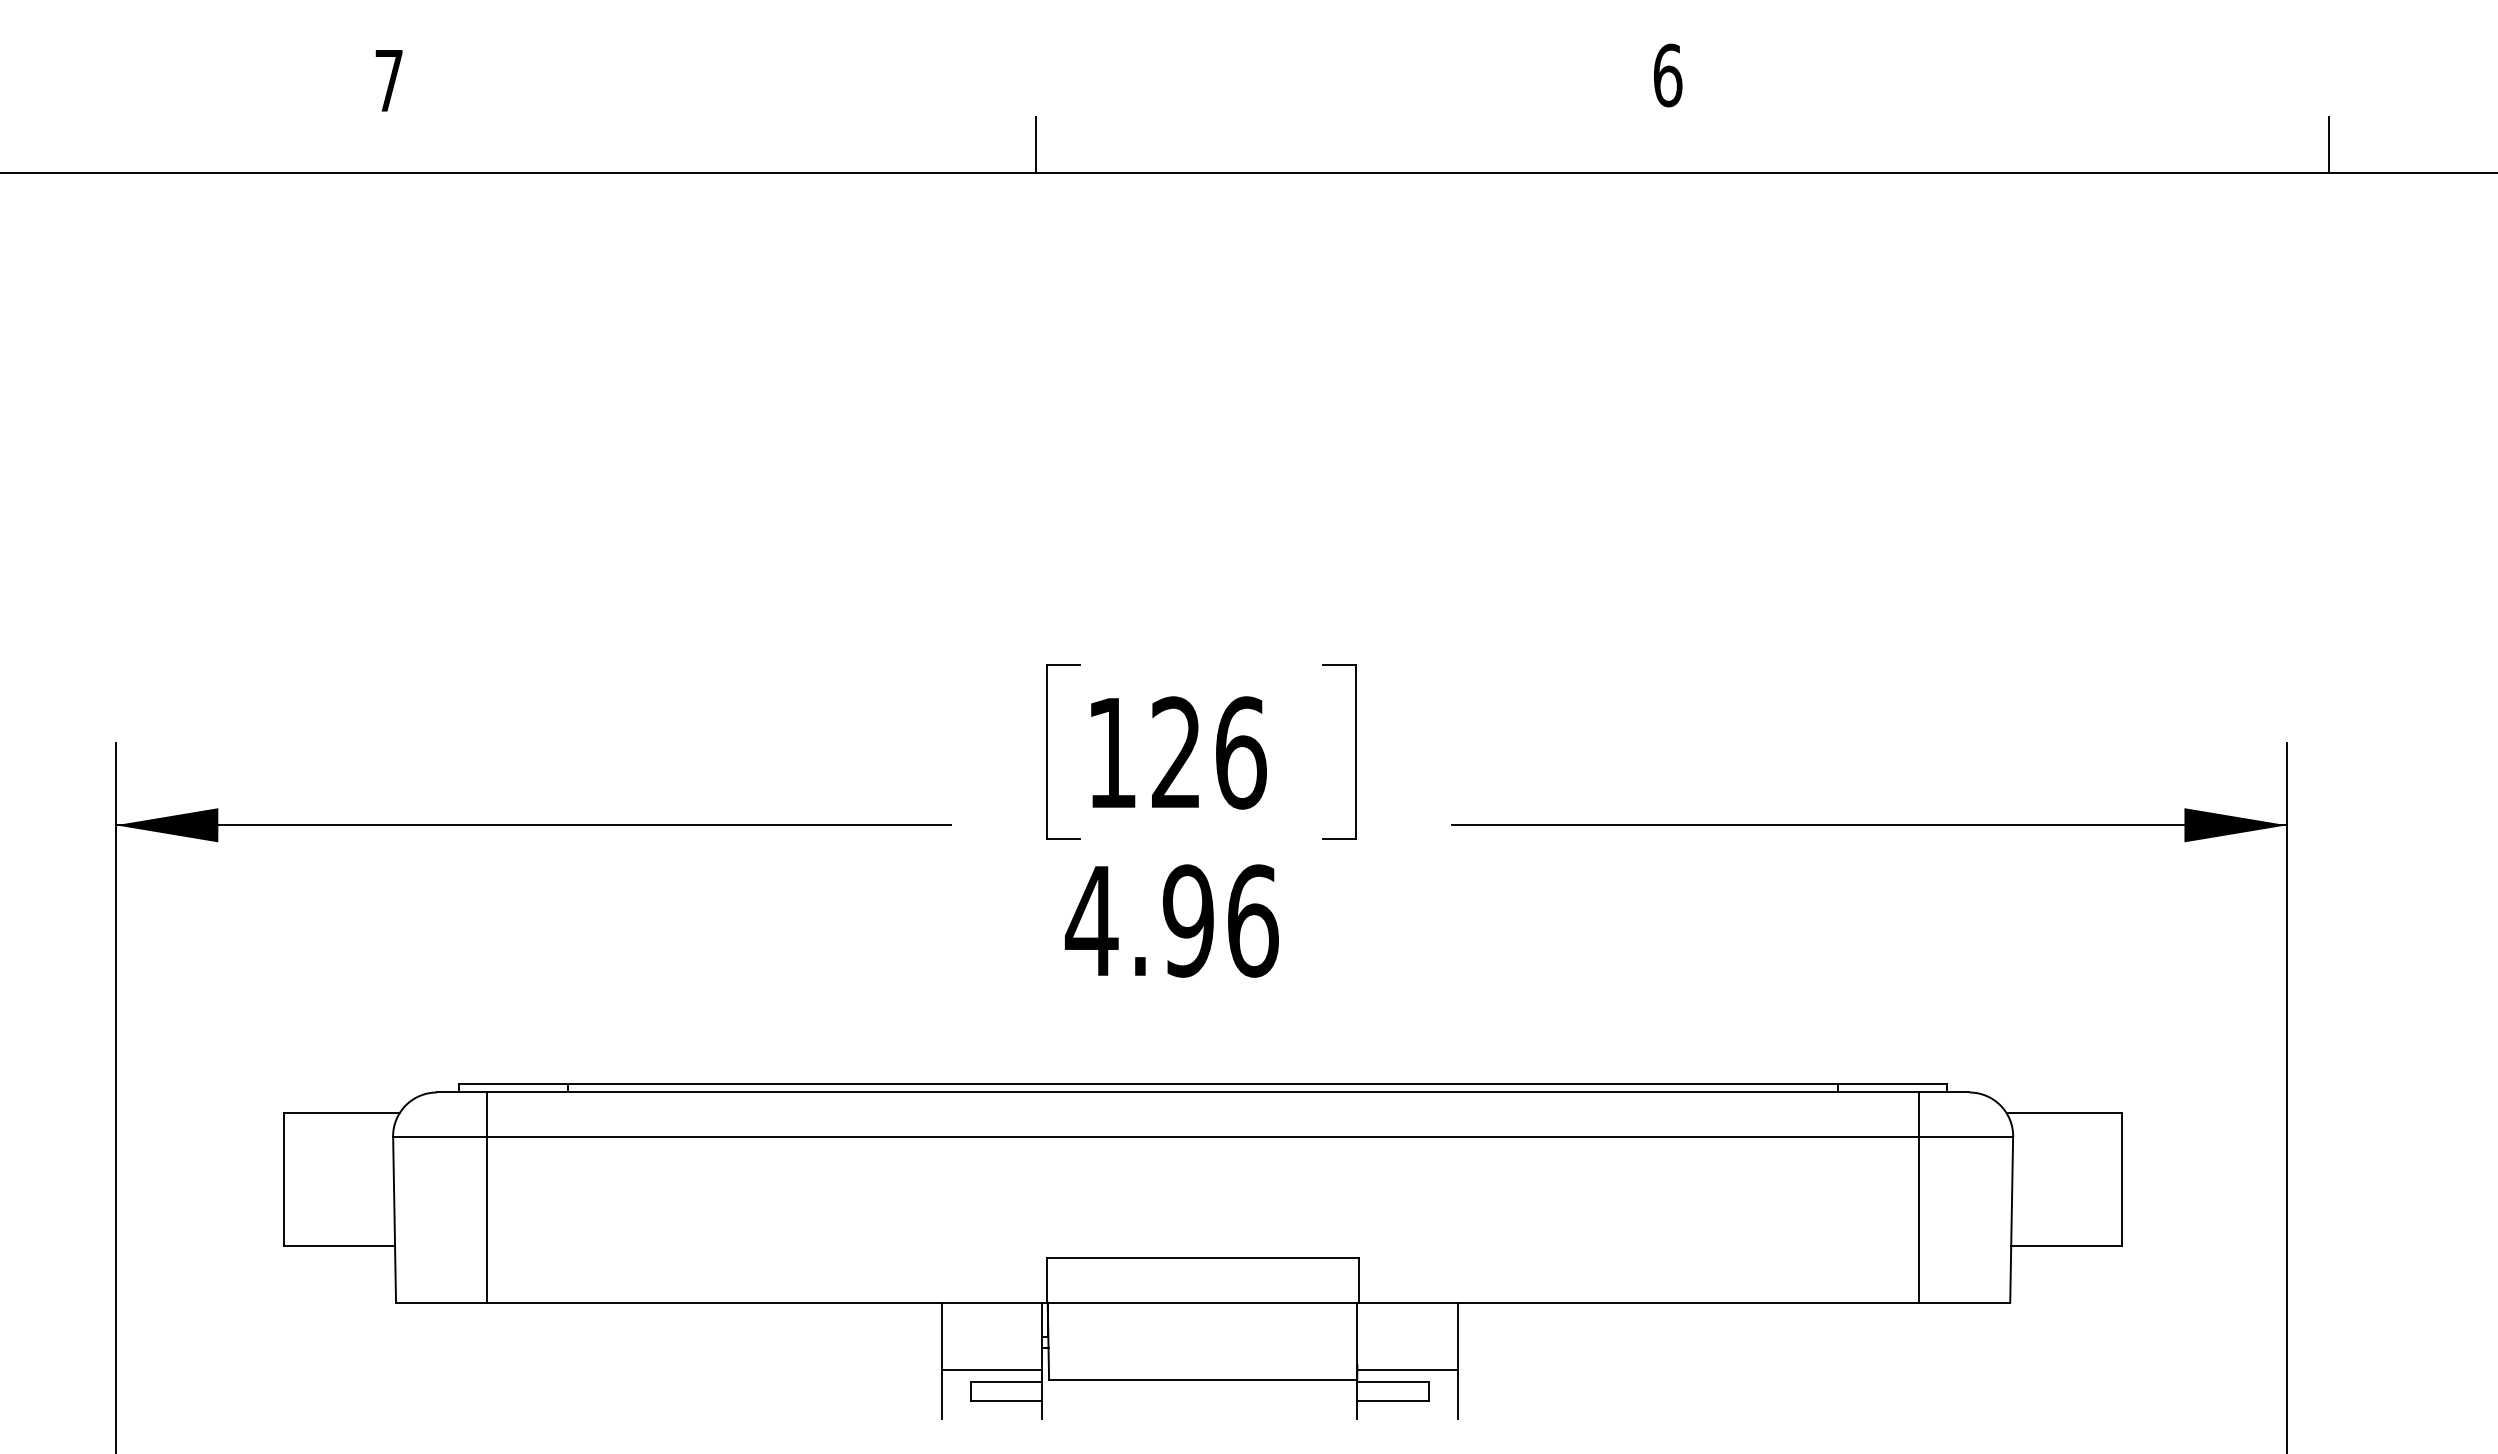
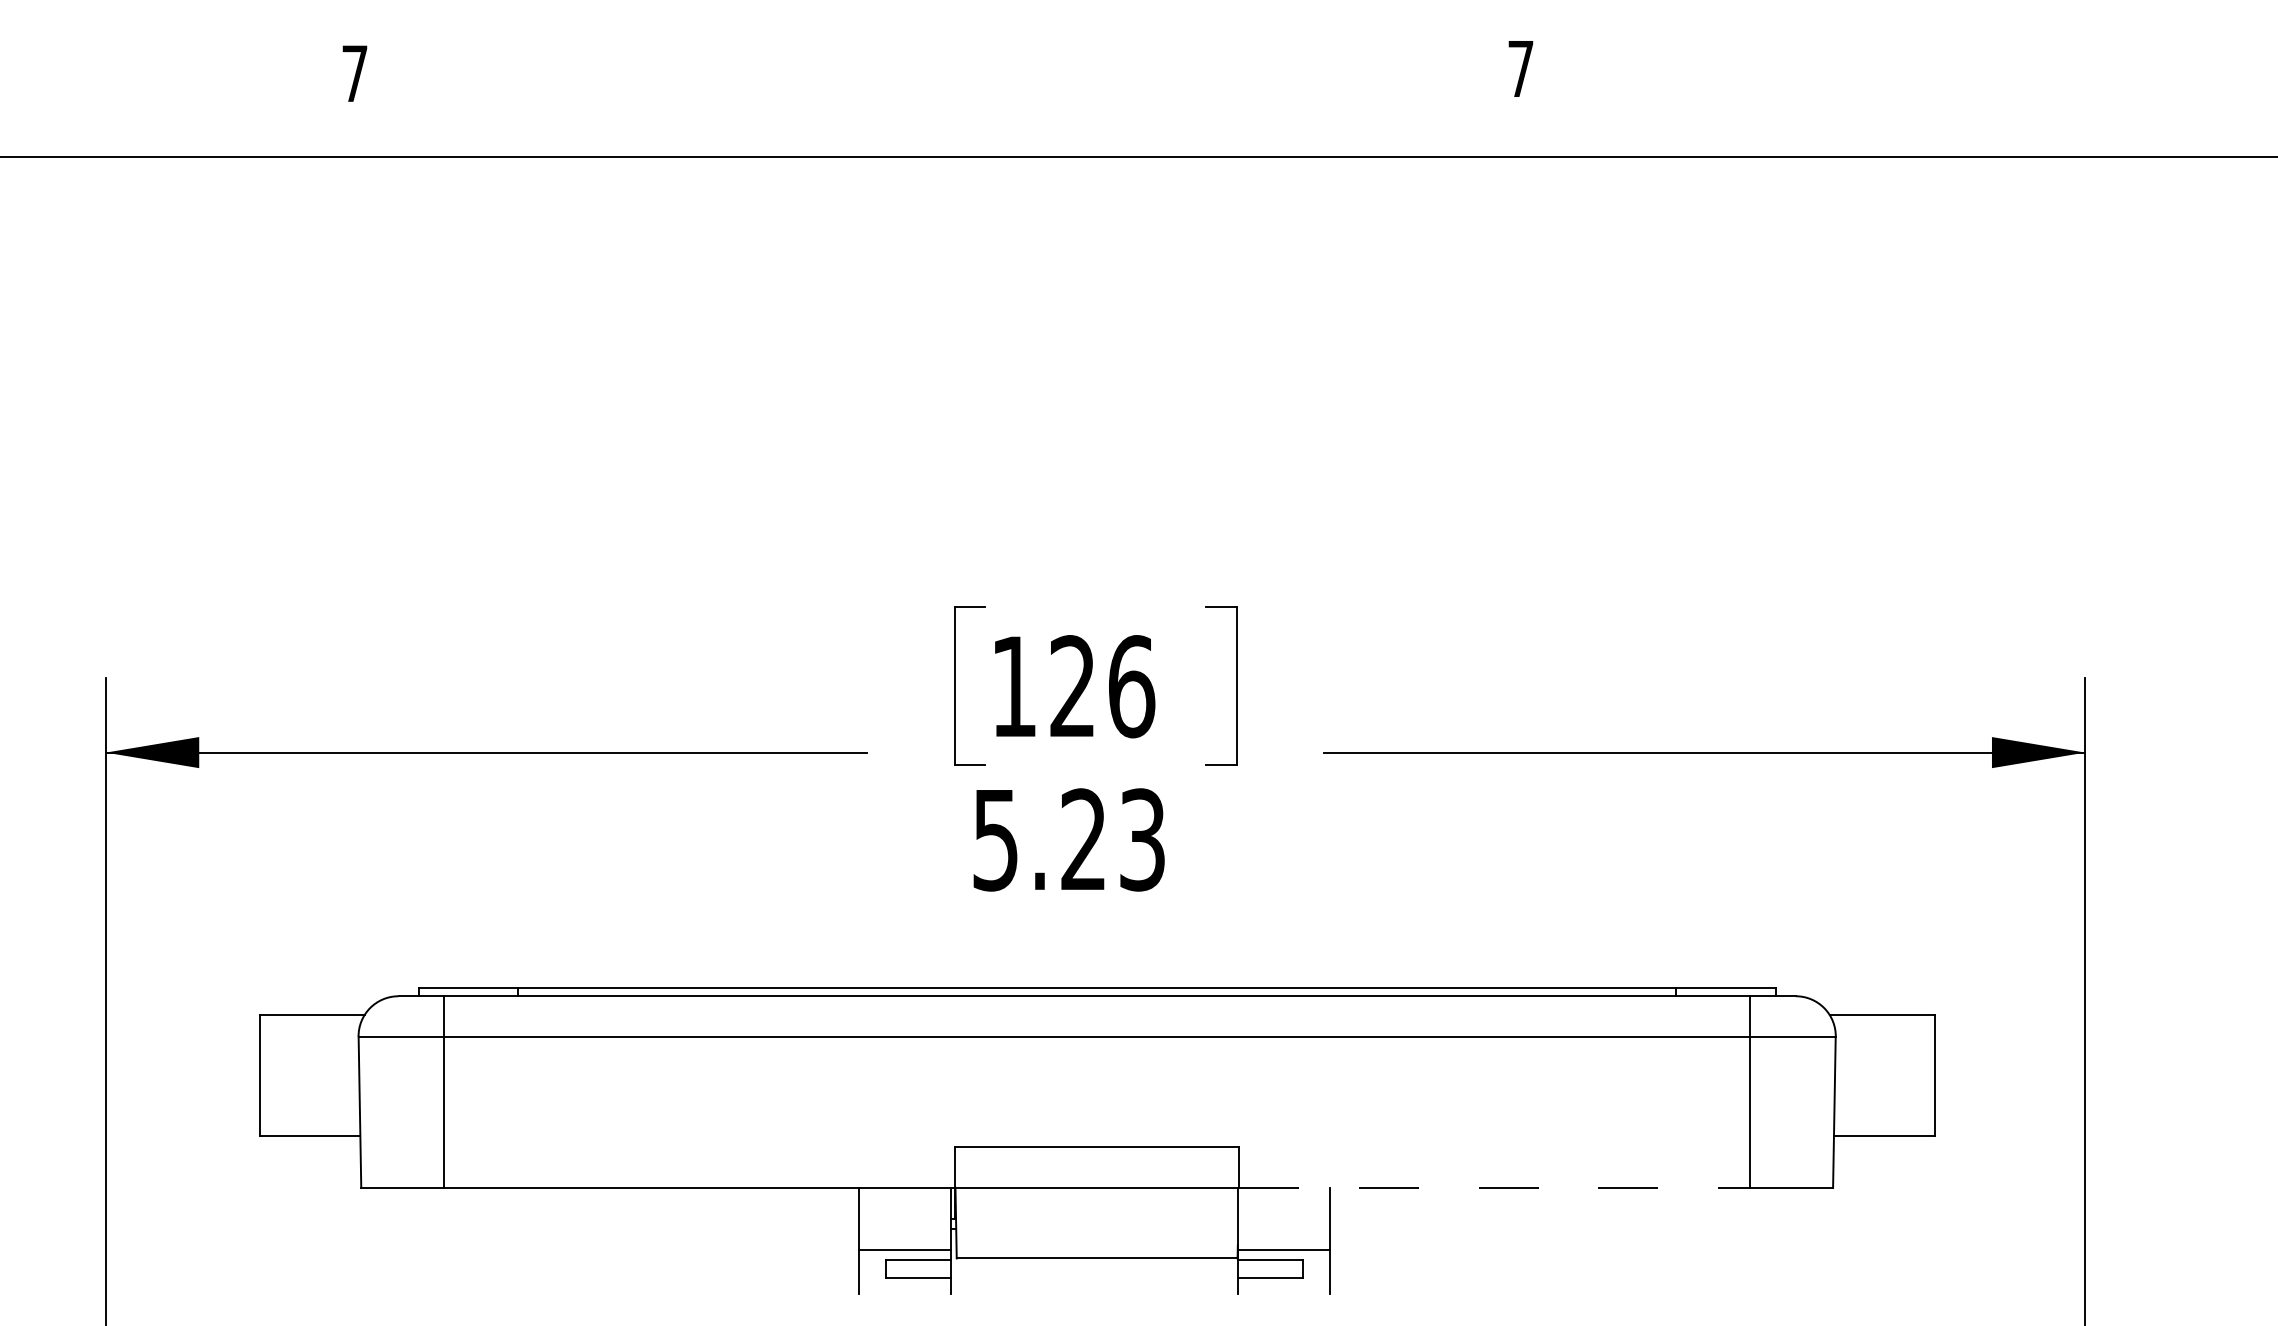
text: (1668, 75) -> (1521, 68), 6 -> 7
line: (1035, 144) -> (944, 131), removed
line: (2328, 144) -> (2123, 131), removed
text: (1171, 920) -> (1068, 839), 4.96 -> 5.23
line: (1639, 1302) -> (1495, 1187), solid -> dashed

